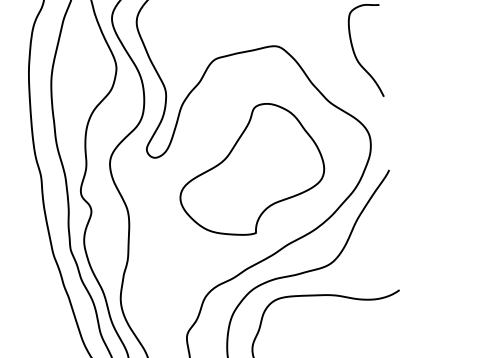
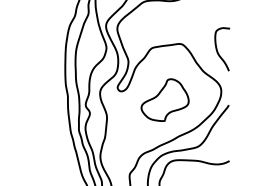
part: (249, 168) -> (164, 99), size x0.7

